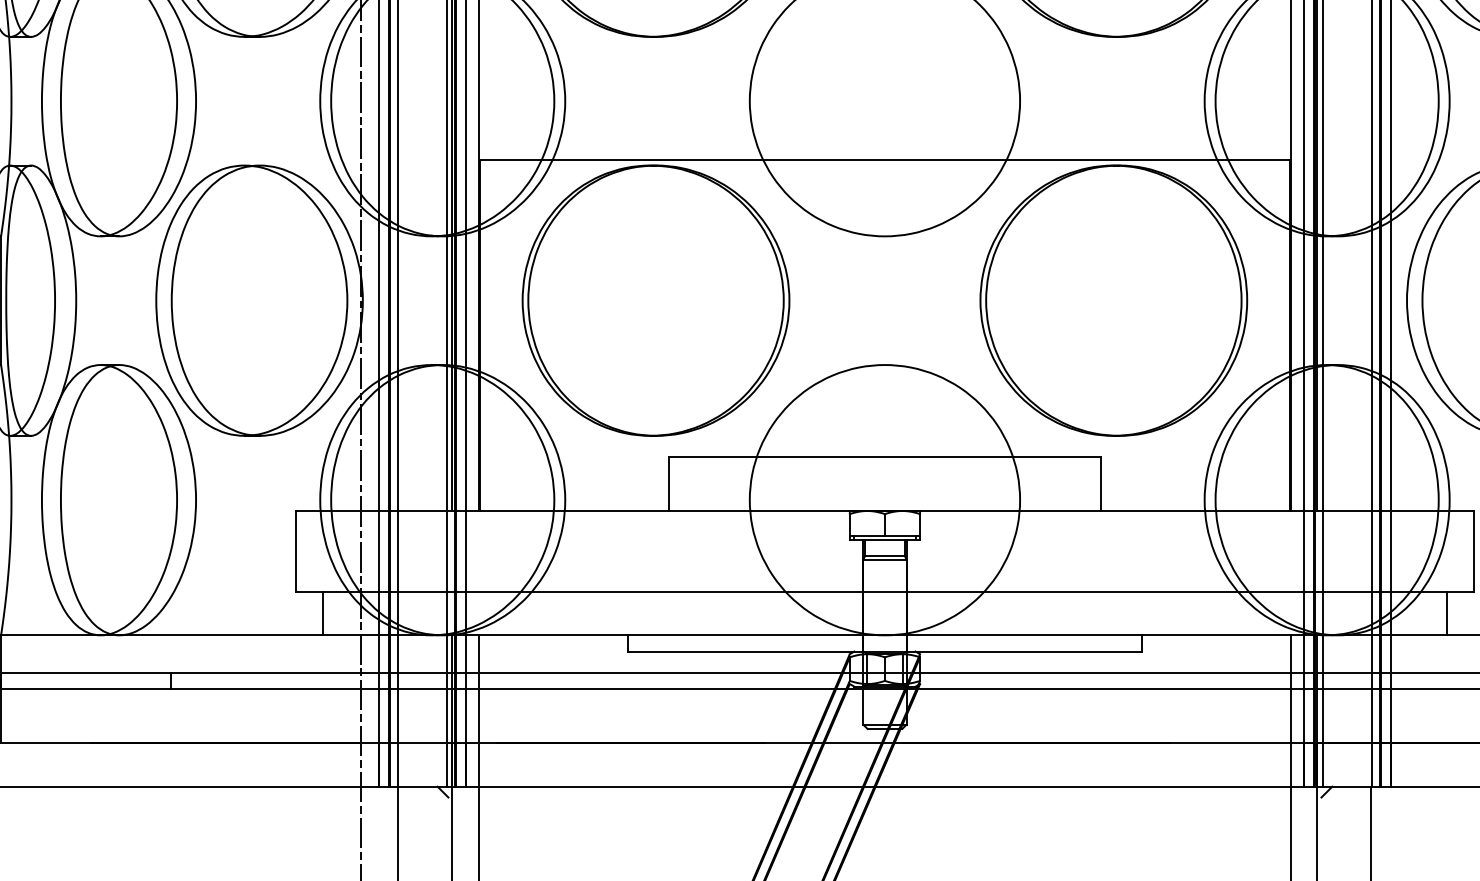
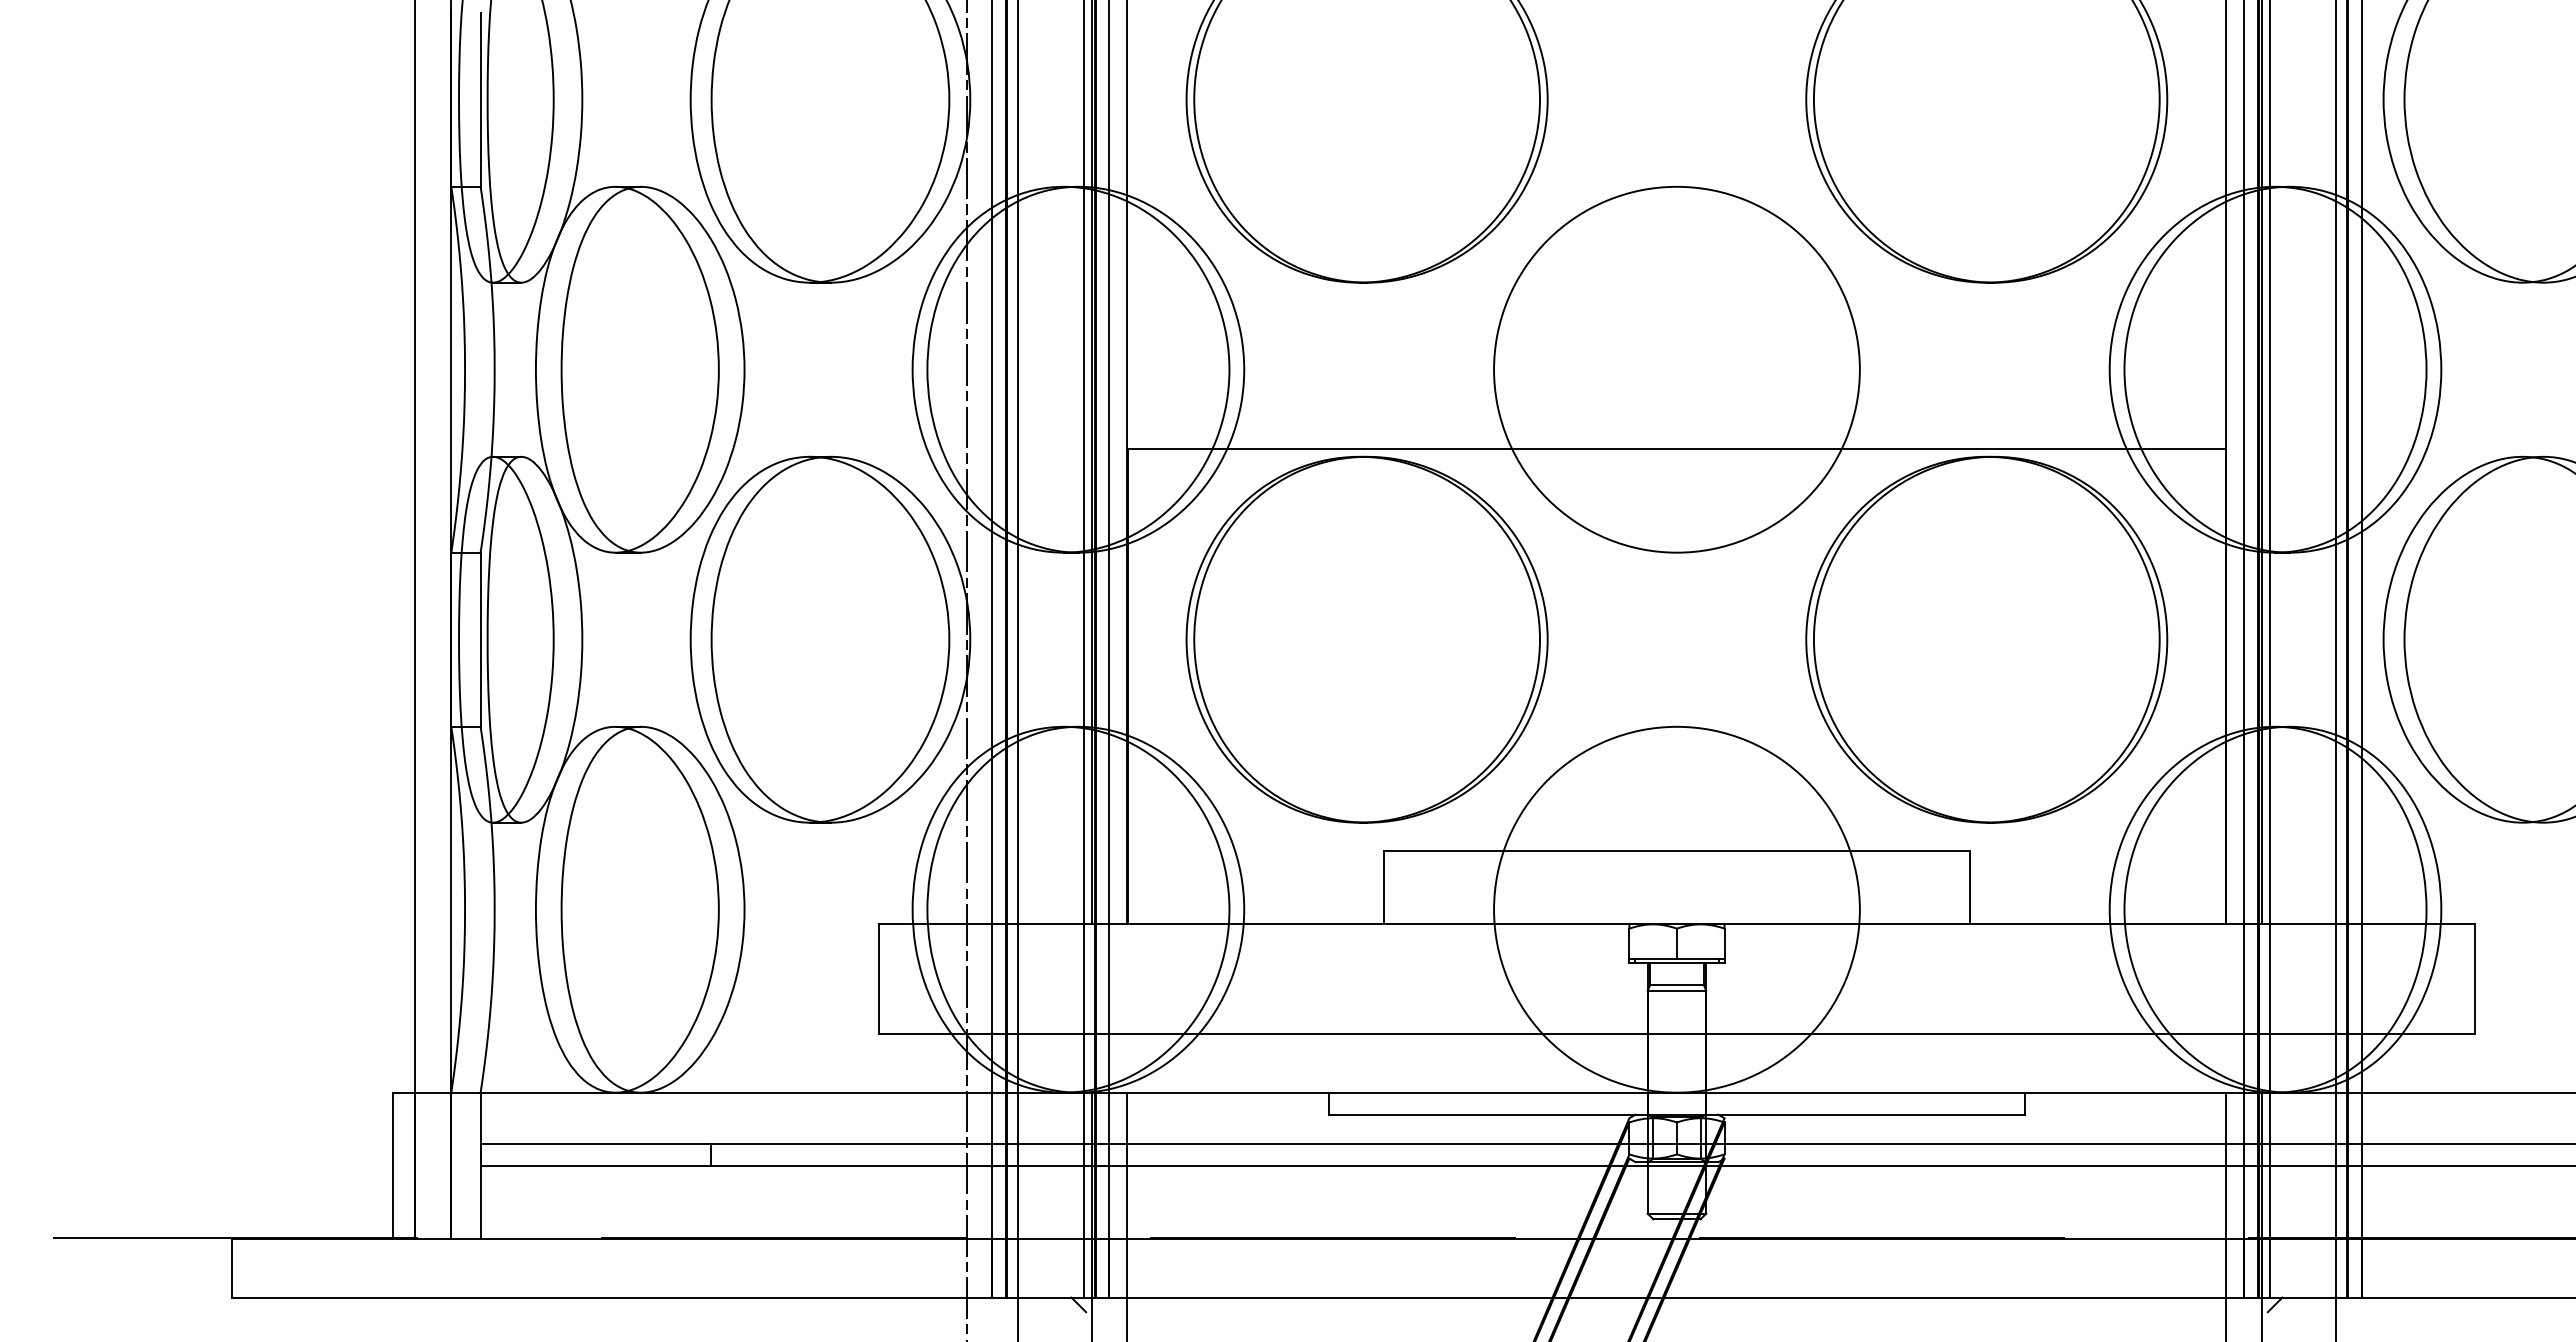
line: (322, 613) -> (915, 1063), removed
line: (1446, 613) -> (2437, 1063), removed

